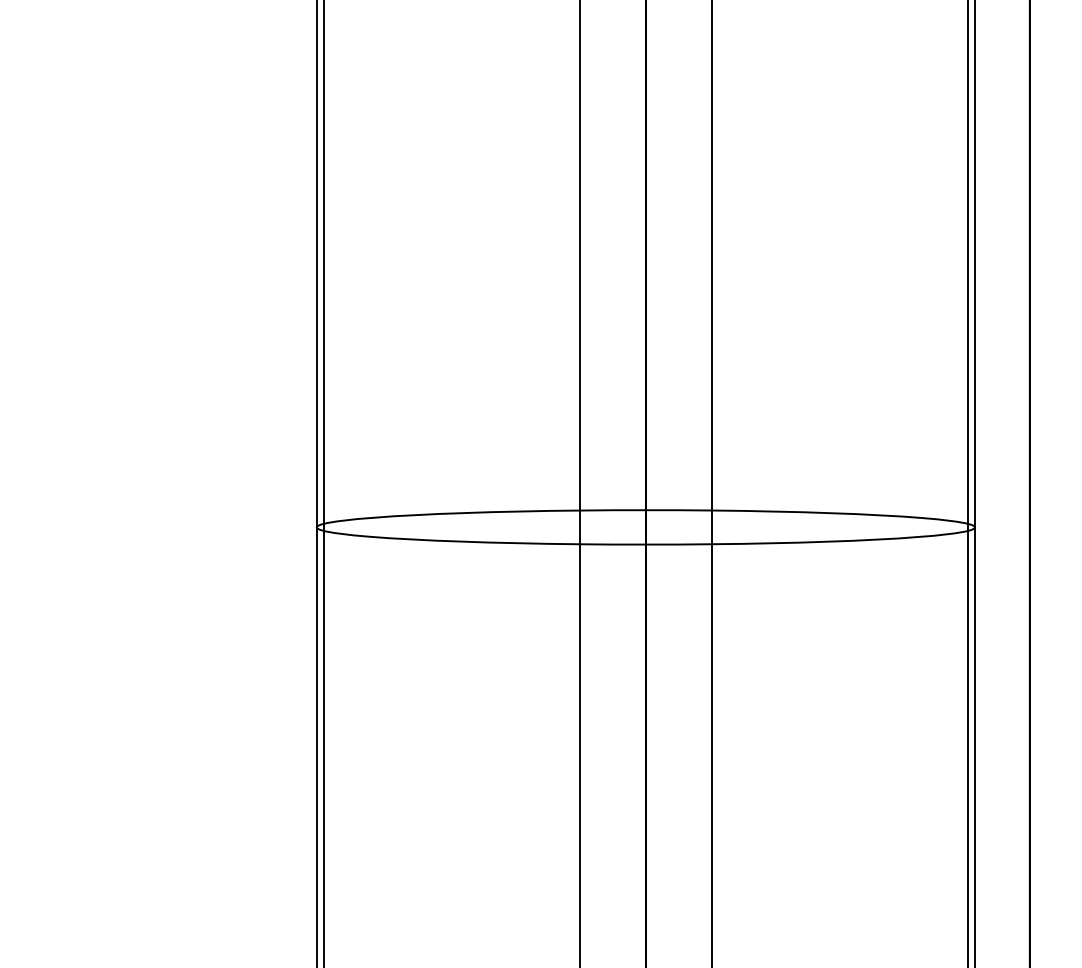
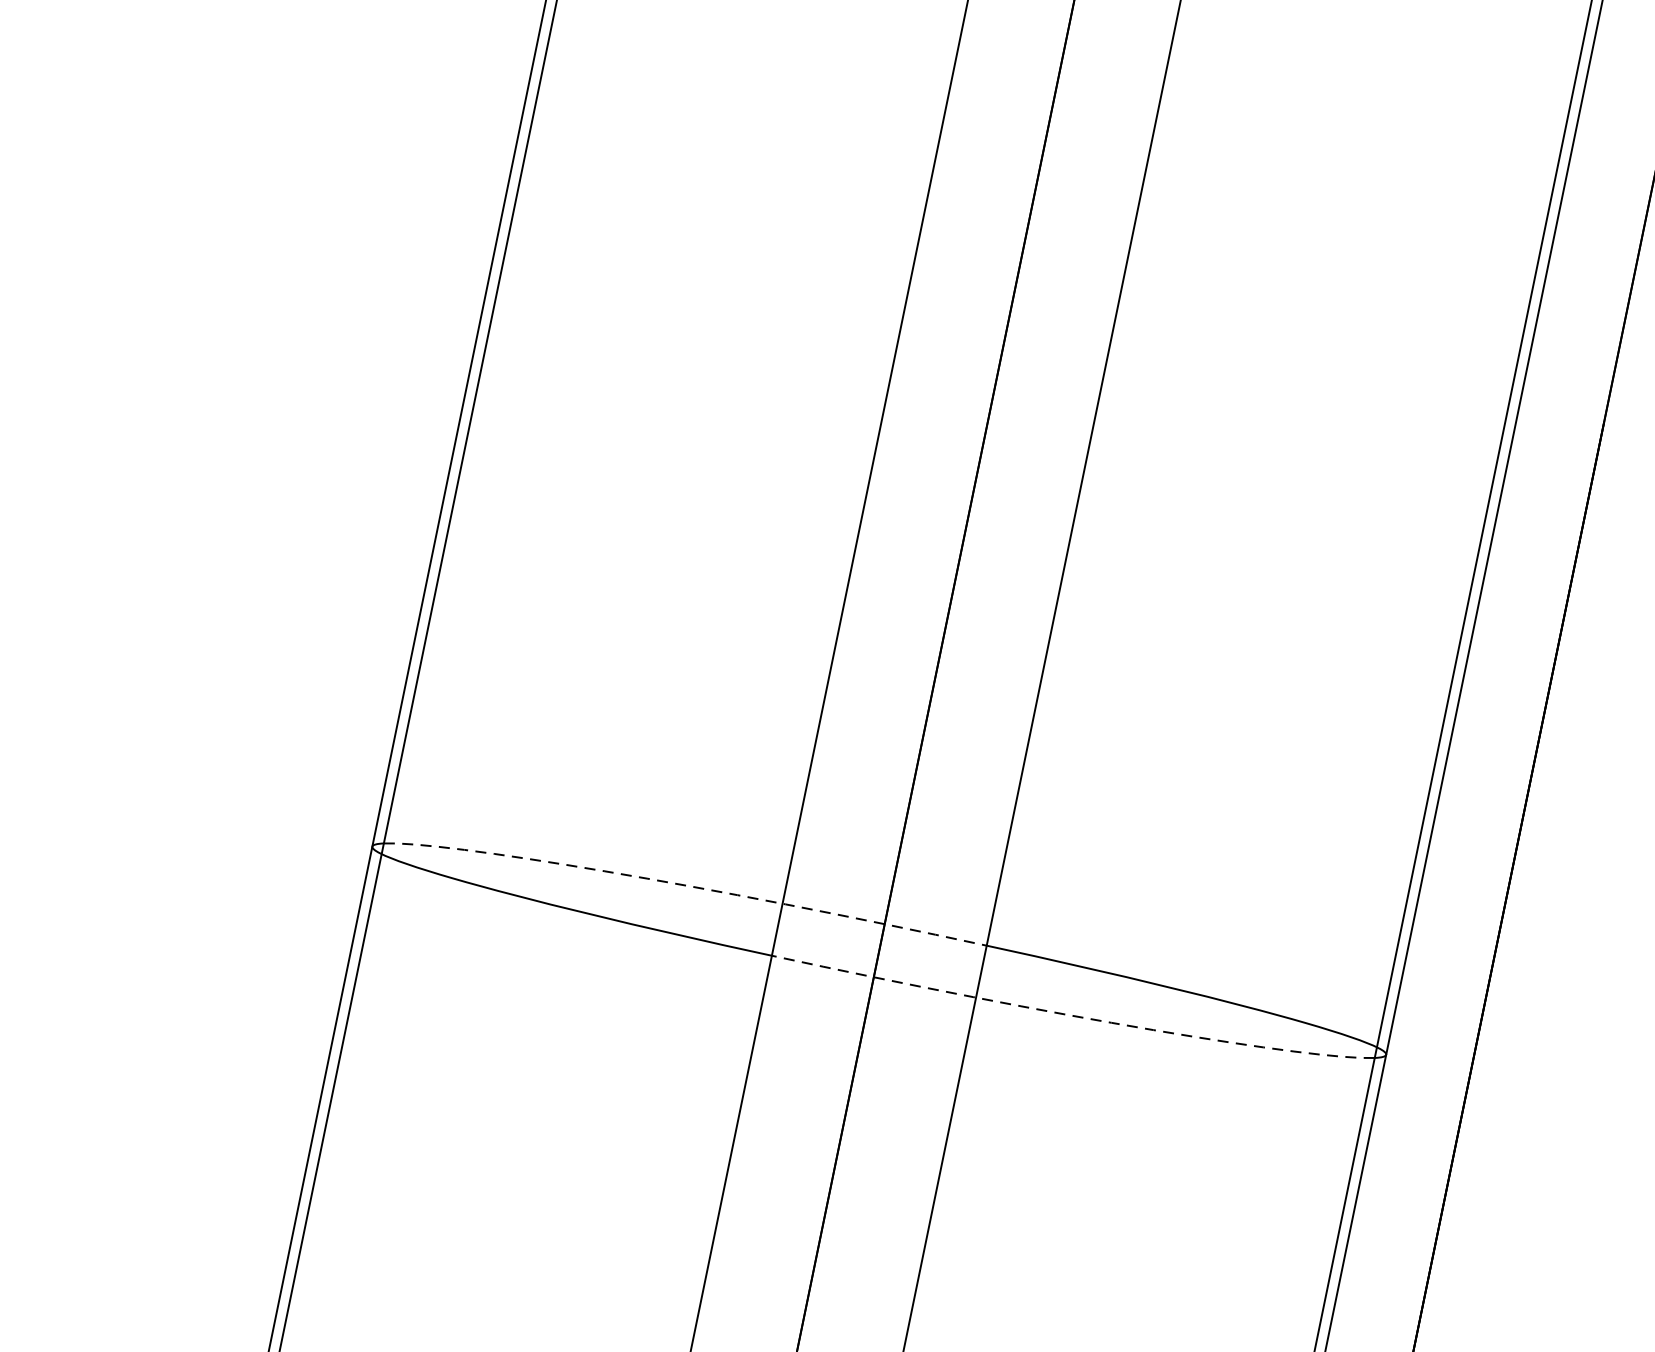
arc: (509, 511) -> (674, 883), solid -> dashed
arc: (782, 543) -> (1084, 1018), solid -> dashed

